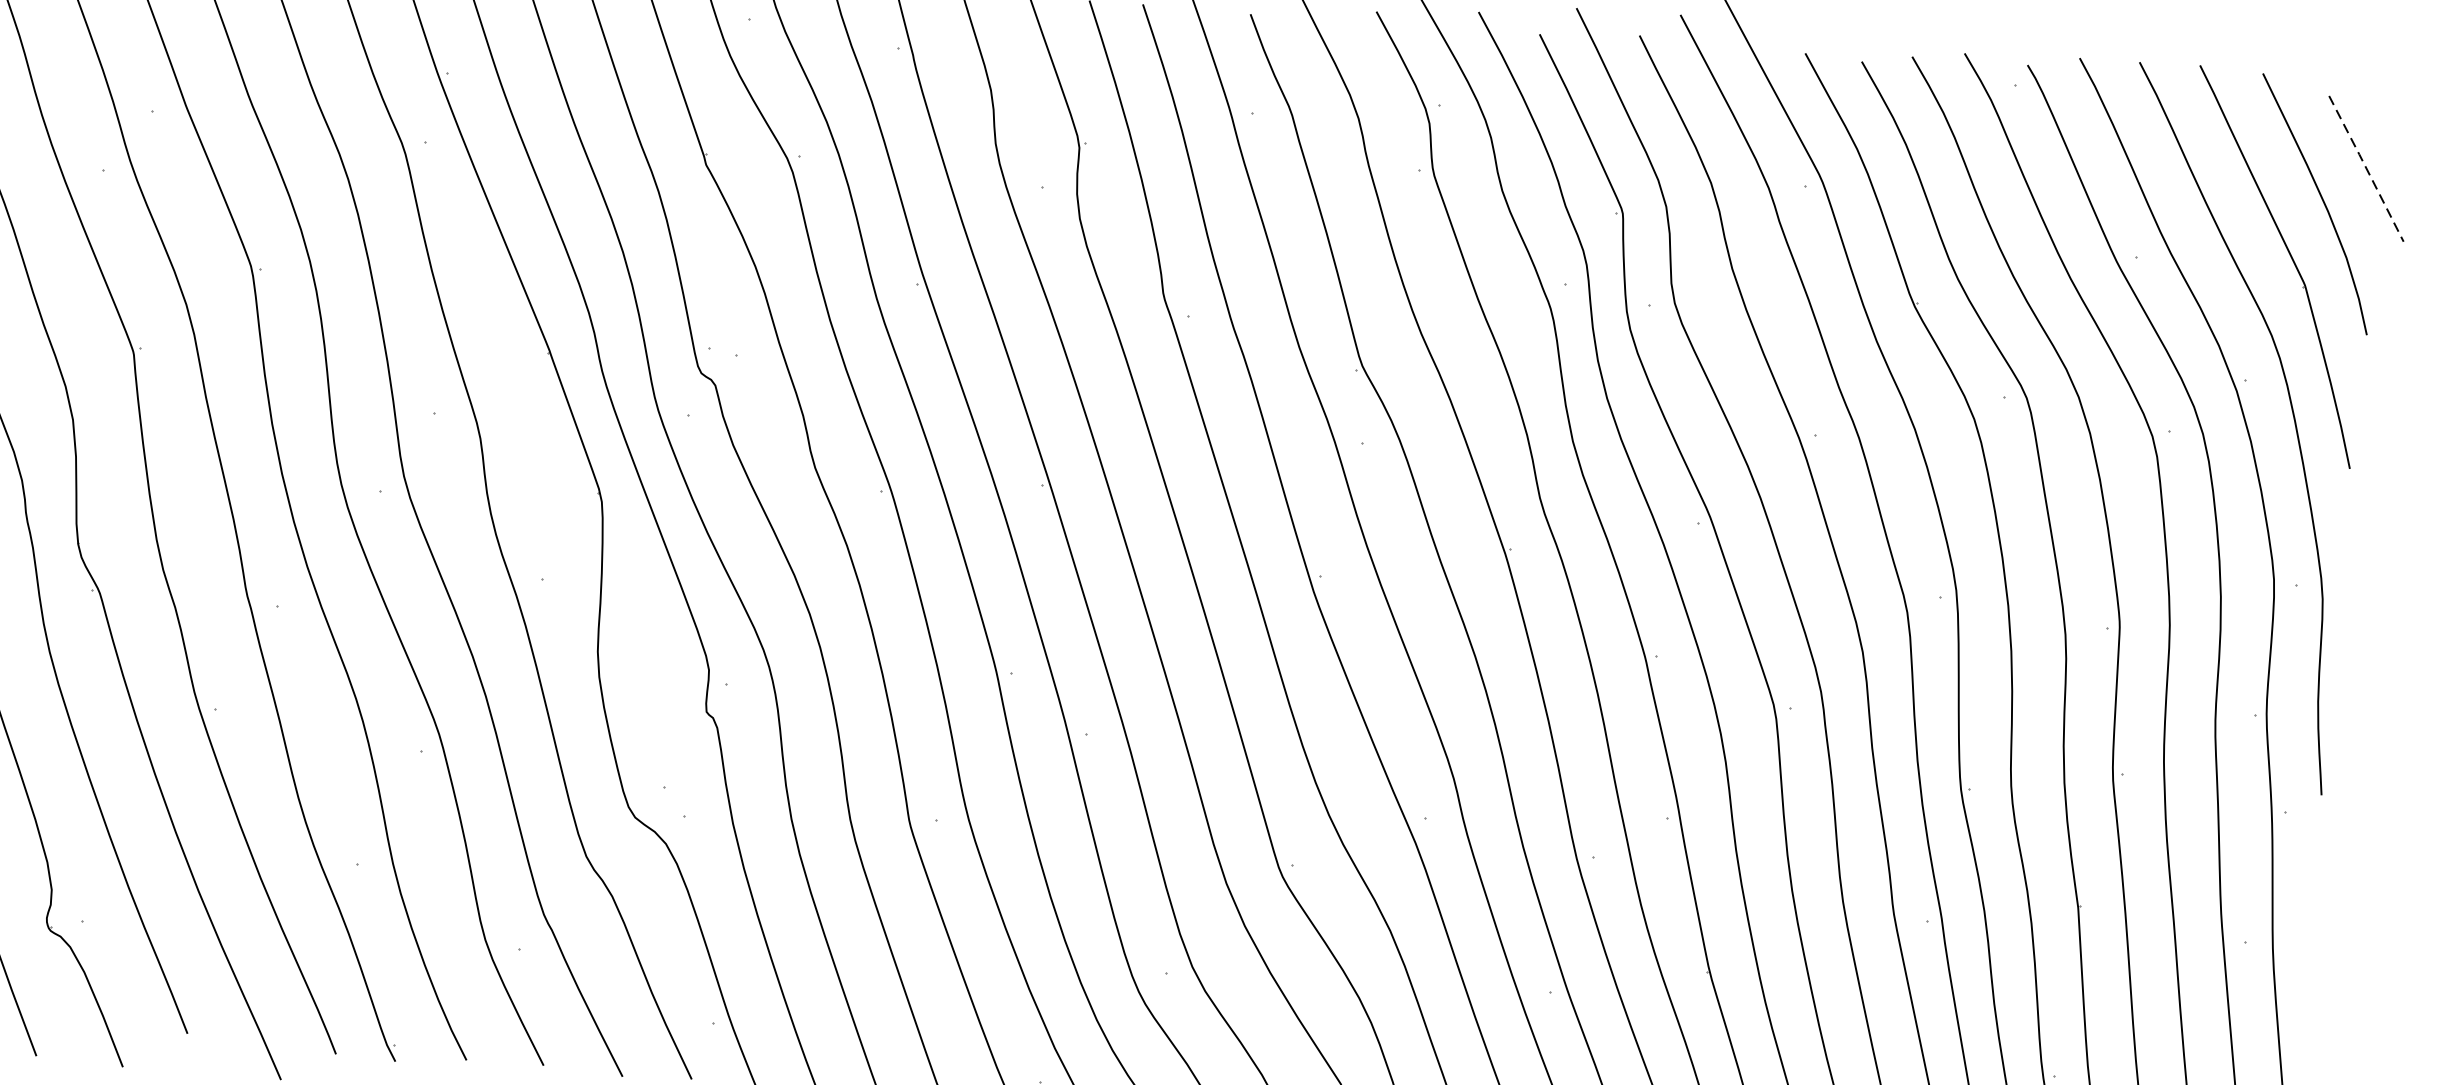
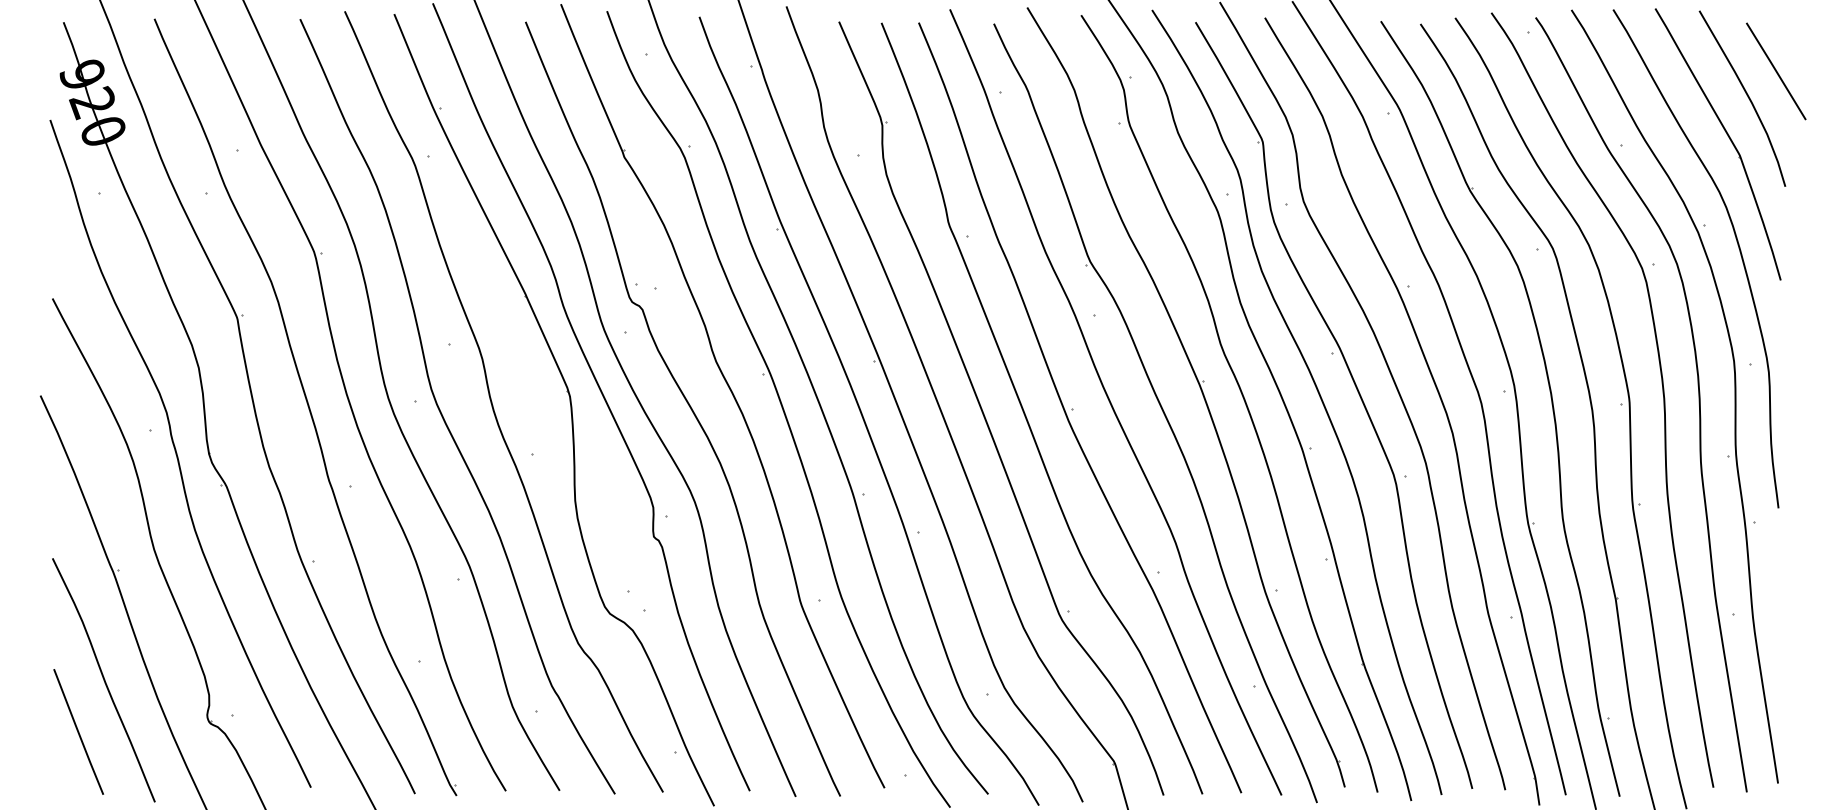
line: (2366, 168) -> (1776, 71), dashed -> solid

